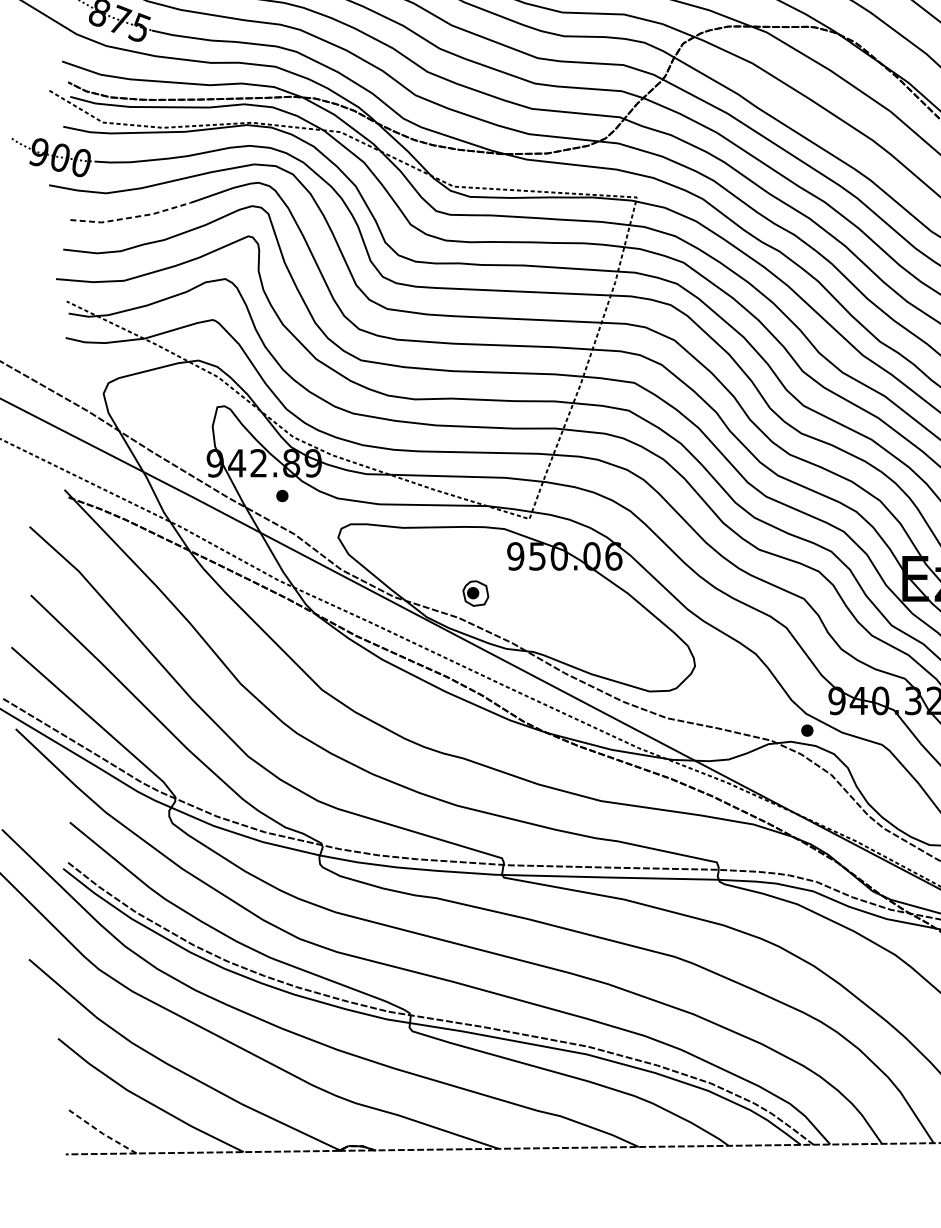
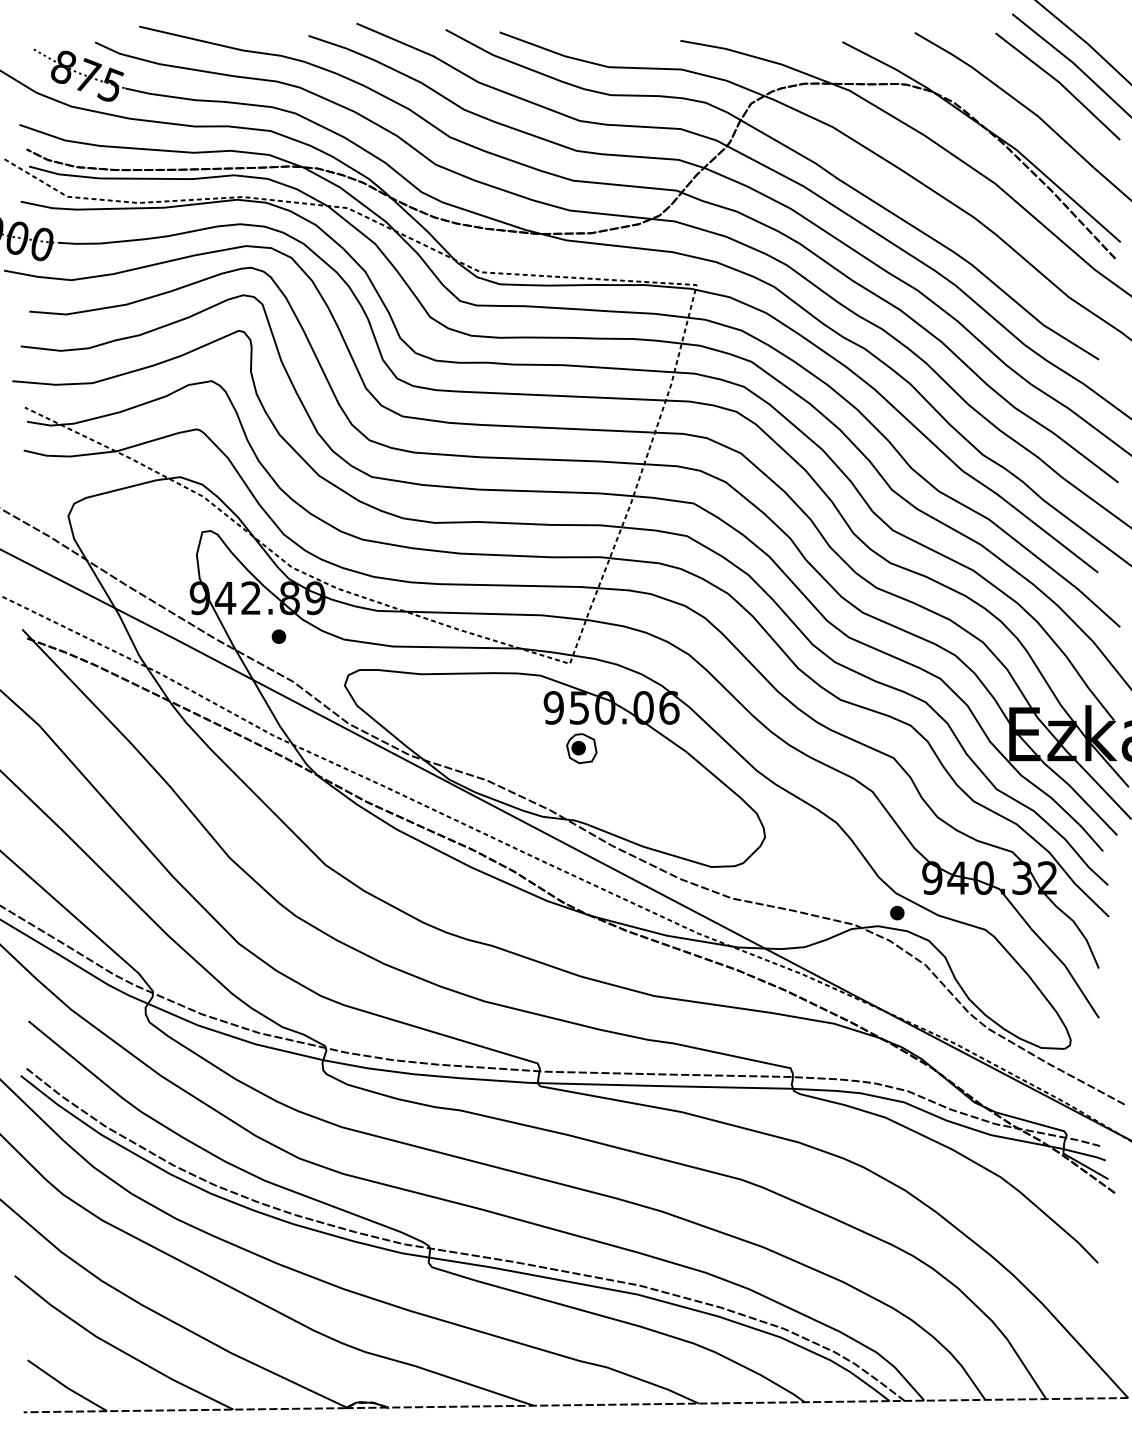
line: (131, 217) -> (101, 308), dashed -> solid
part: (475, 593) -> (581, 748), moved
line: (102, 1133) -> (66, 1387), dashed -> solid

